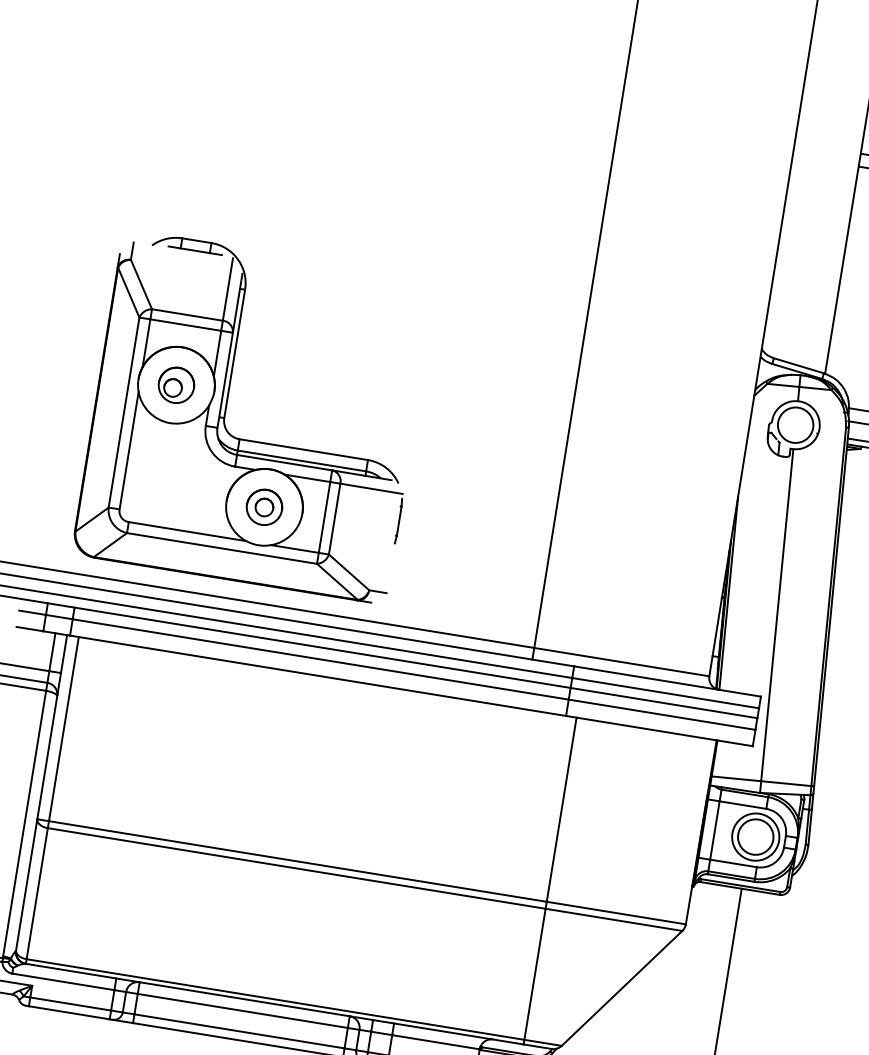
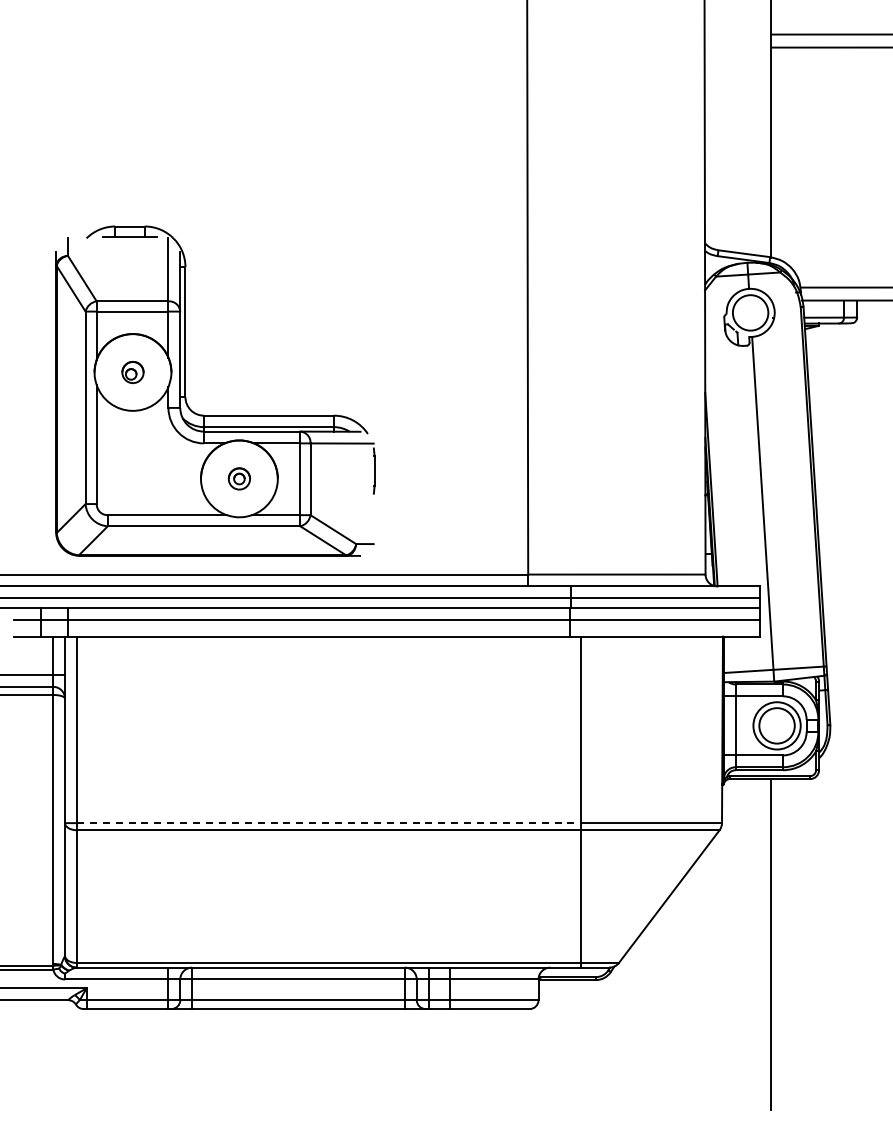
part: (175, 385) -> (132, 372), size x0.6
part: (264, 506) -> (239, 478), size x0.6
line: (298, 861) -> (329, 823), solid -> dashed

